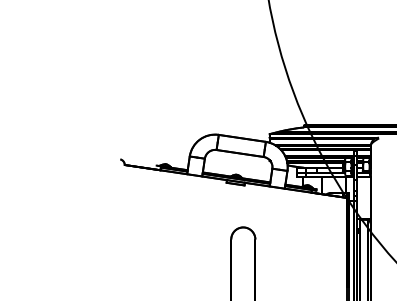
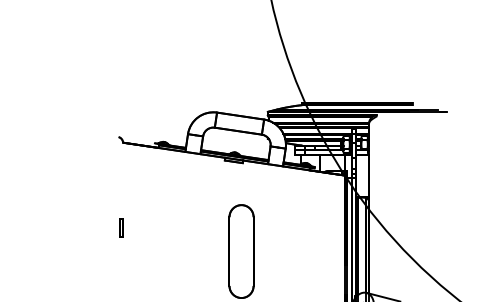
line: (122, 249) -> (120, 227), added

